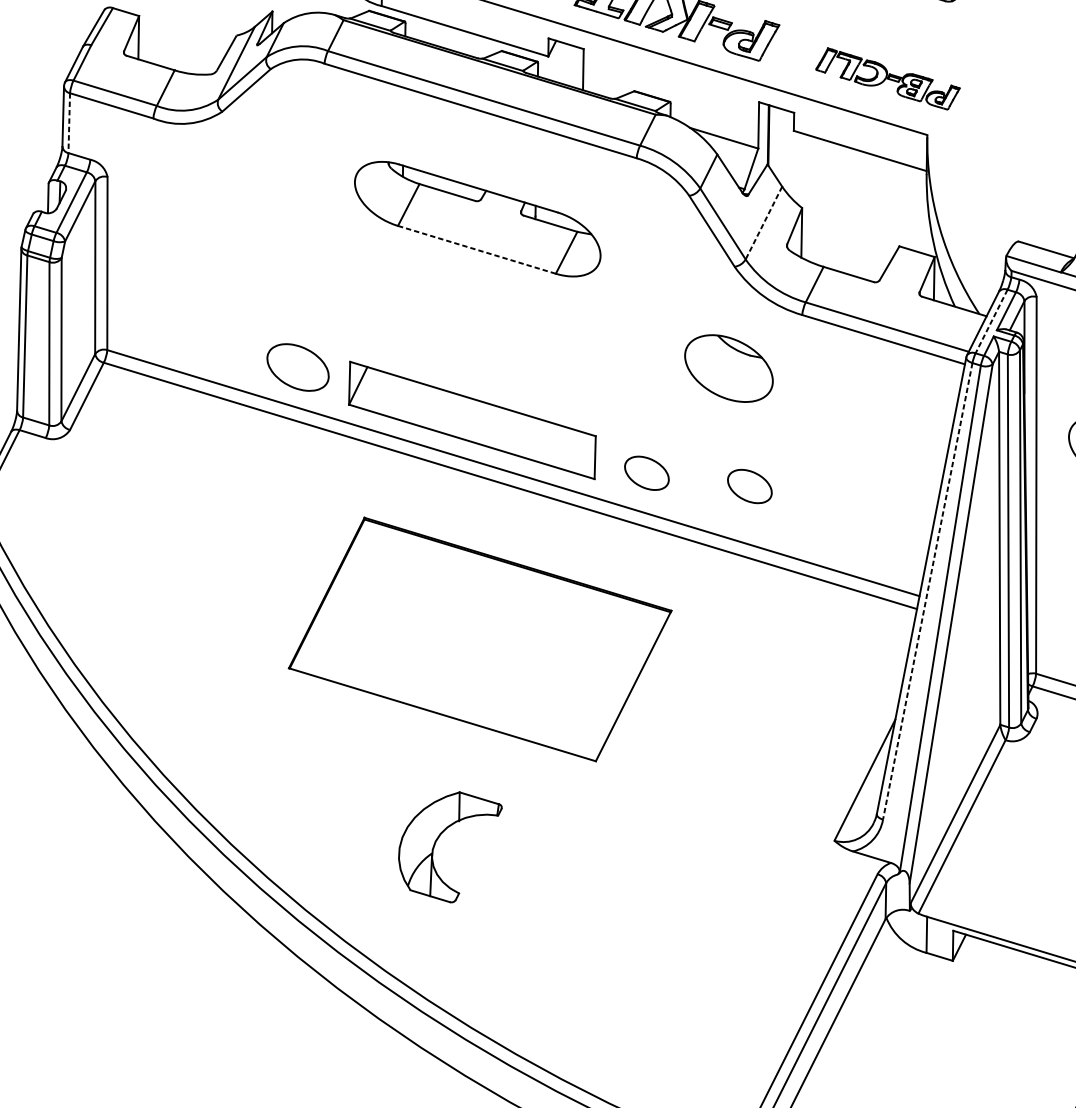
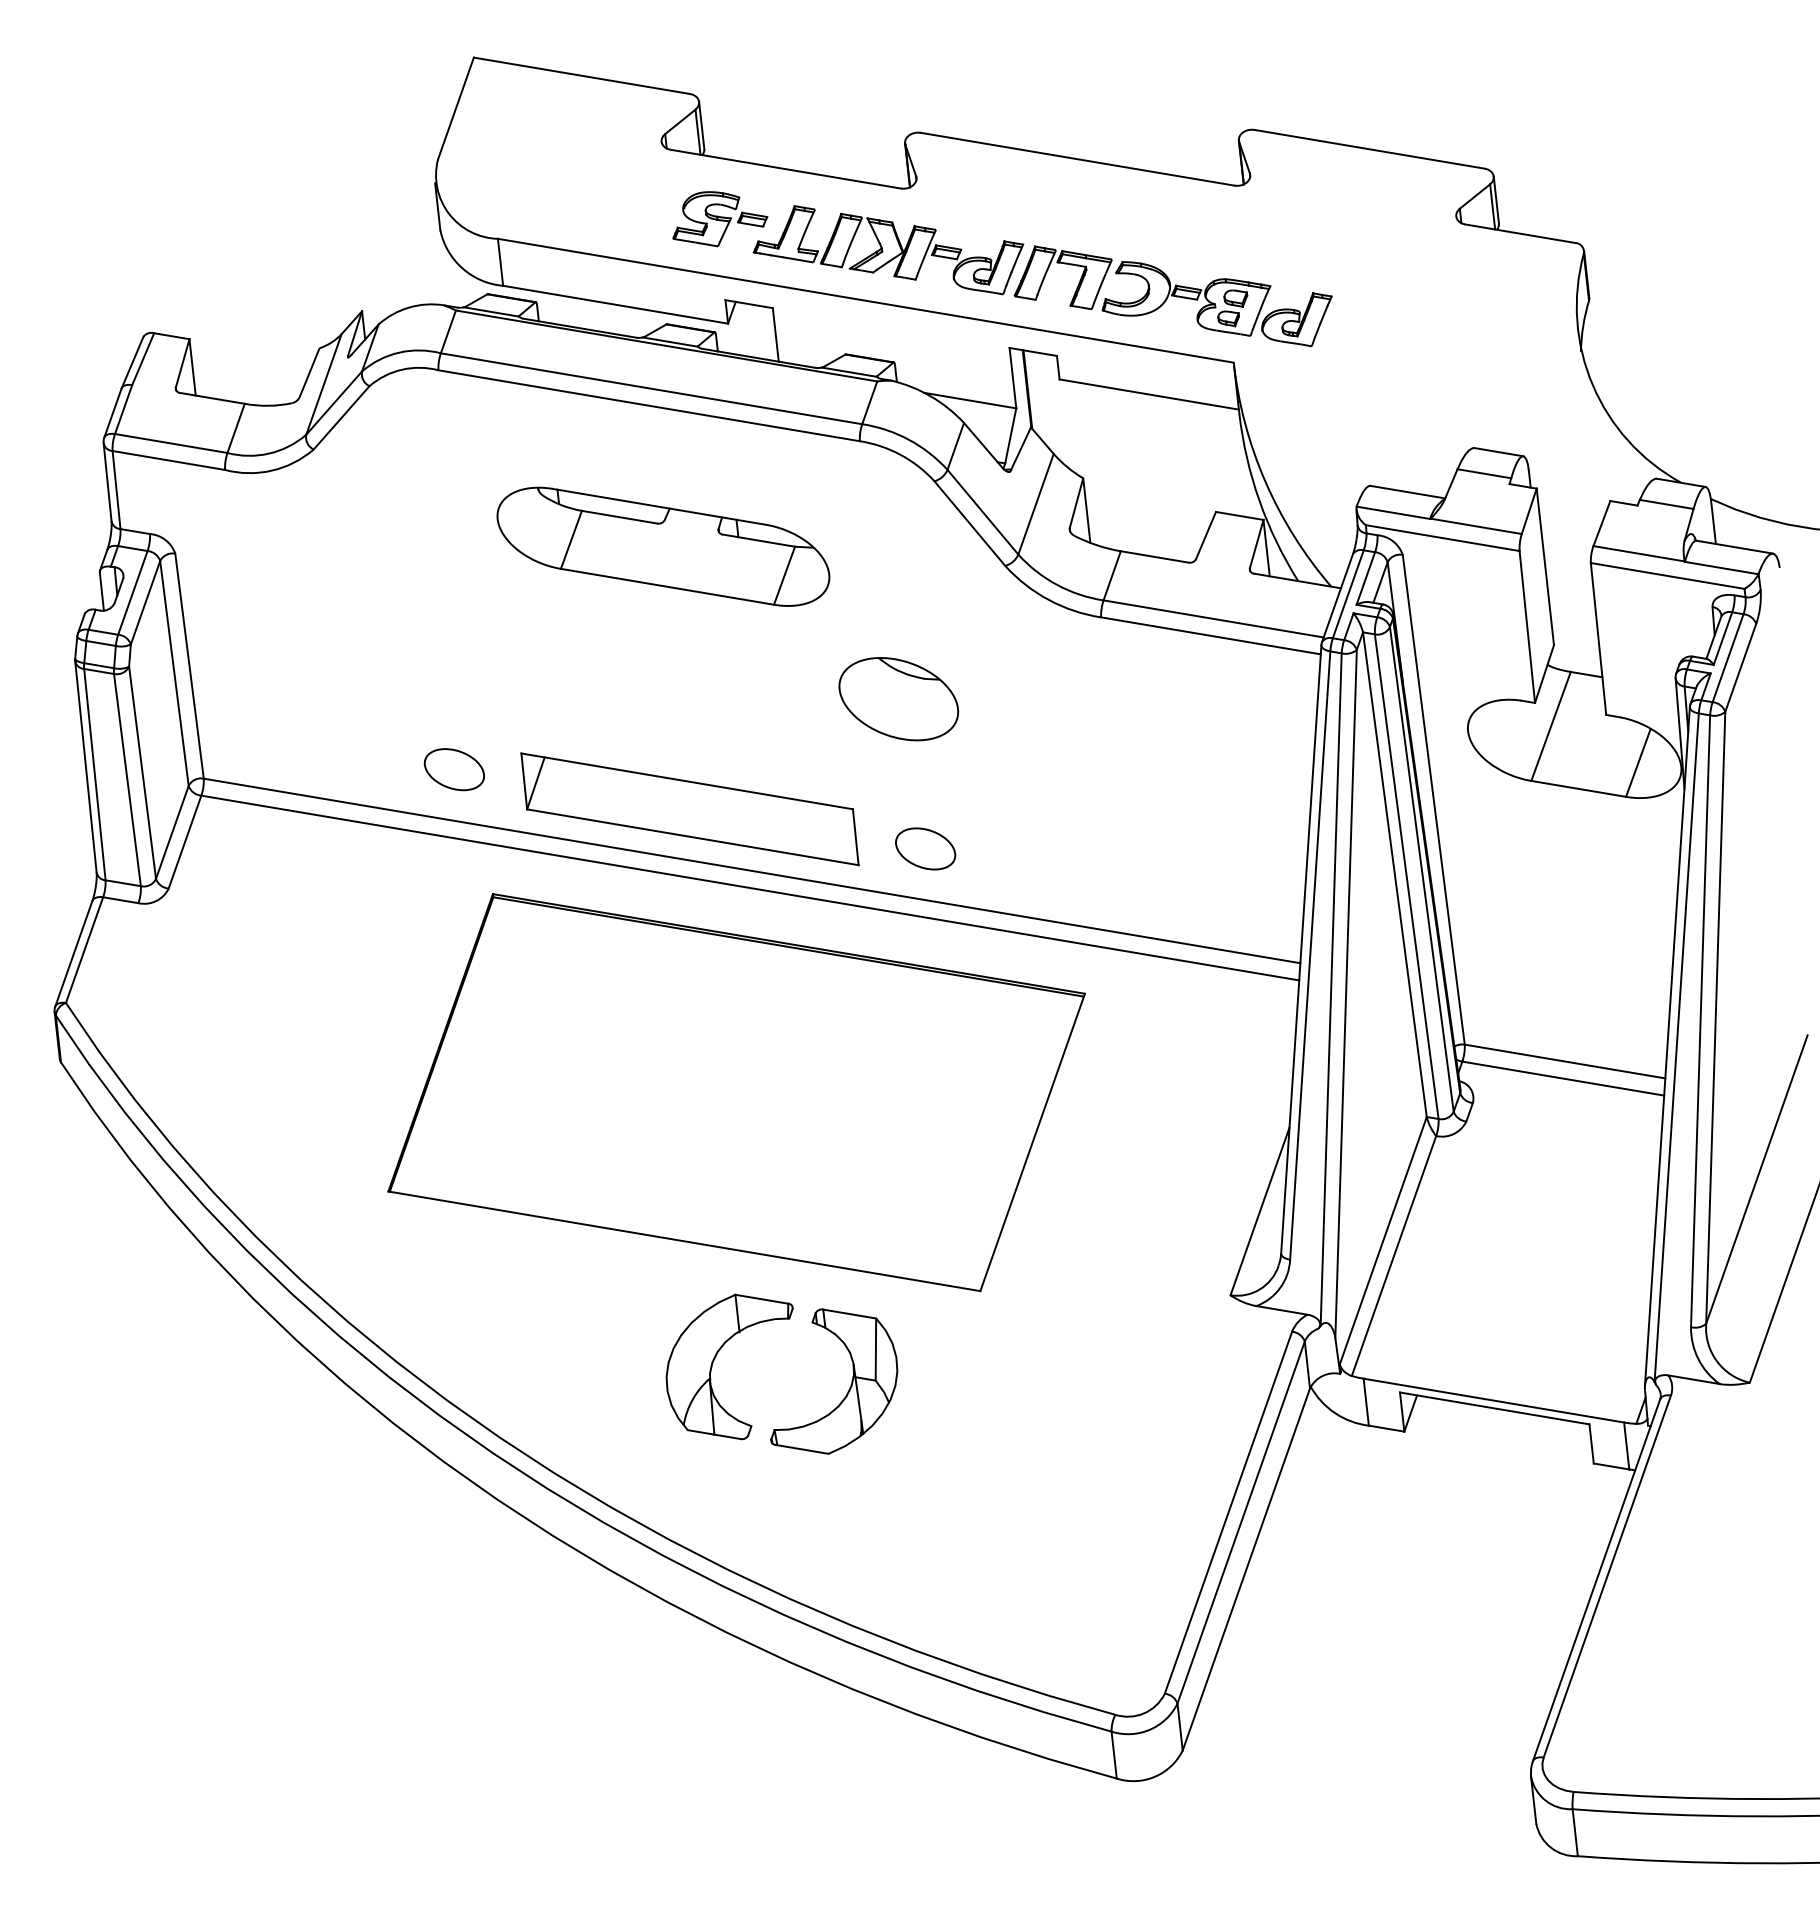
part: (887, 79) -> (1172, 296), size x1.67
line: (69, 123) -> (116, 490), dashed -> solid
line: (763, 223) -> (1035, 504), dashed -> solid
line: (476, 249) -> (667, 586), dashed -> solid
line: (991, 321) -> (1348, 594), dashed -> solid
part: (297, 367) -> (453, 769), size x0.71
part: (728, 368) -> (898, 699), moved
part: (749, 486) -> (1061, 848), removed
line: (927, 591) -> (1310, 955), dashed -> solid
part: (480, 639) -> (736, 1092), size x1.43
part: (536, 875) -> (848, 1389), added

